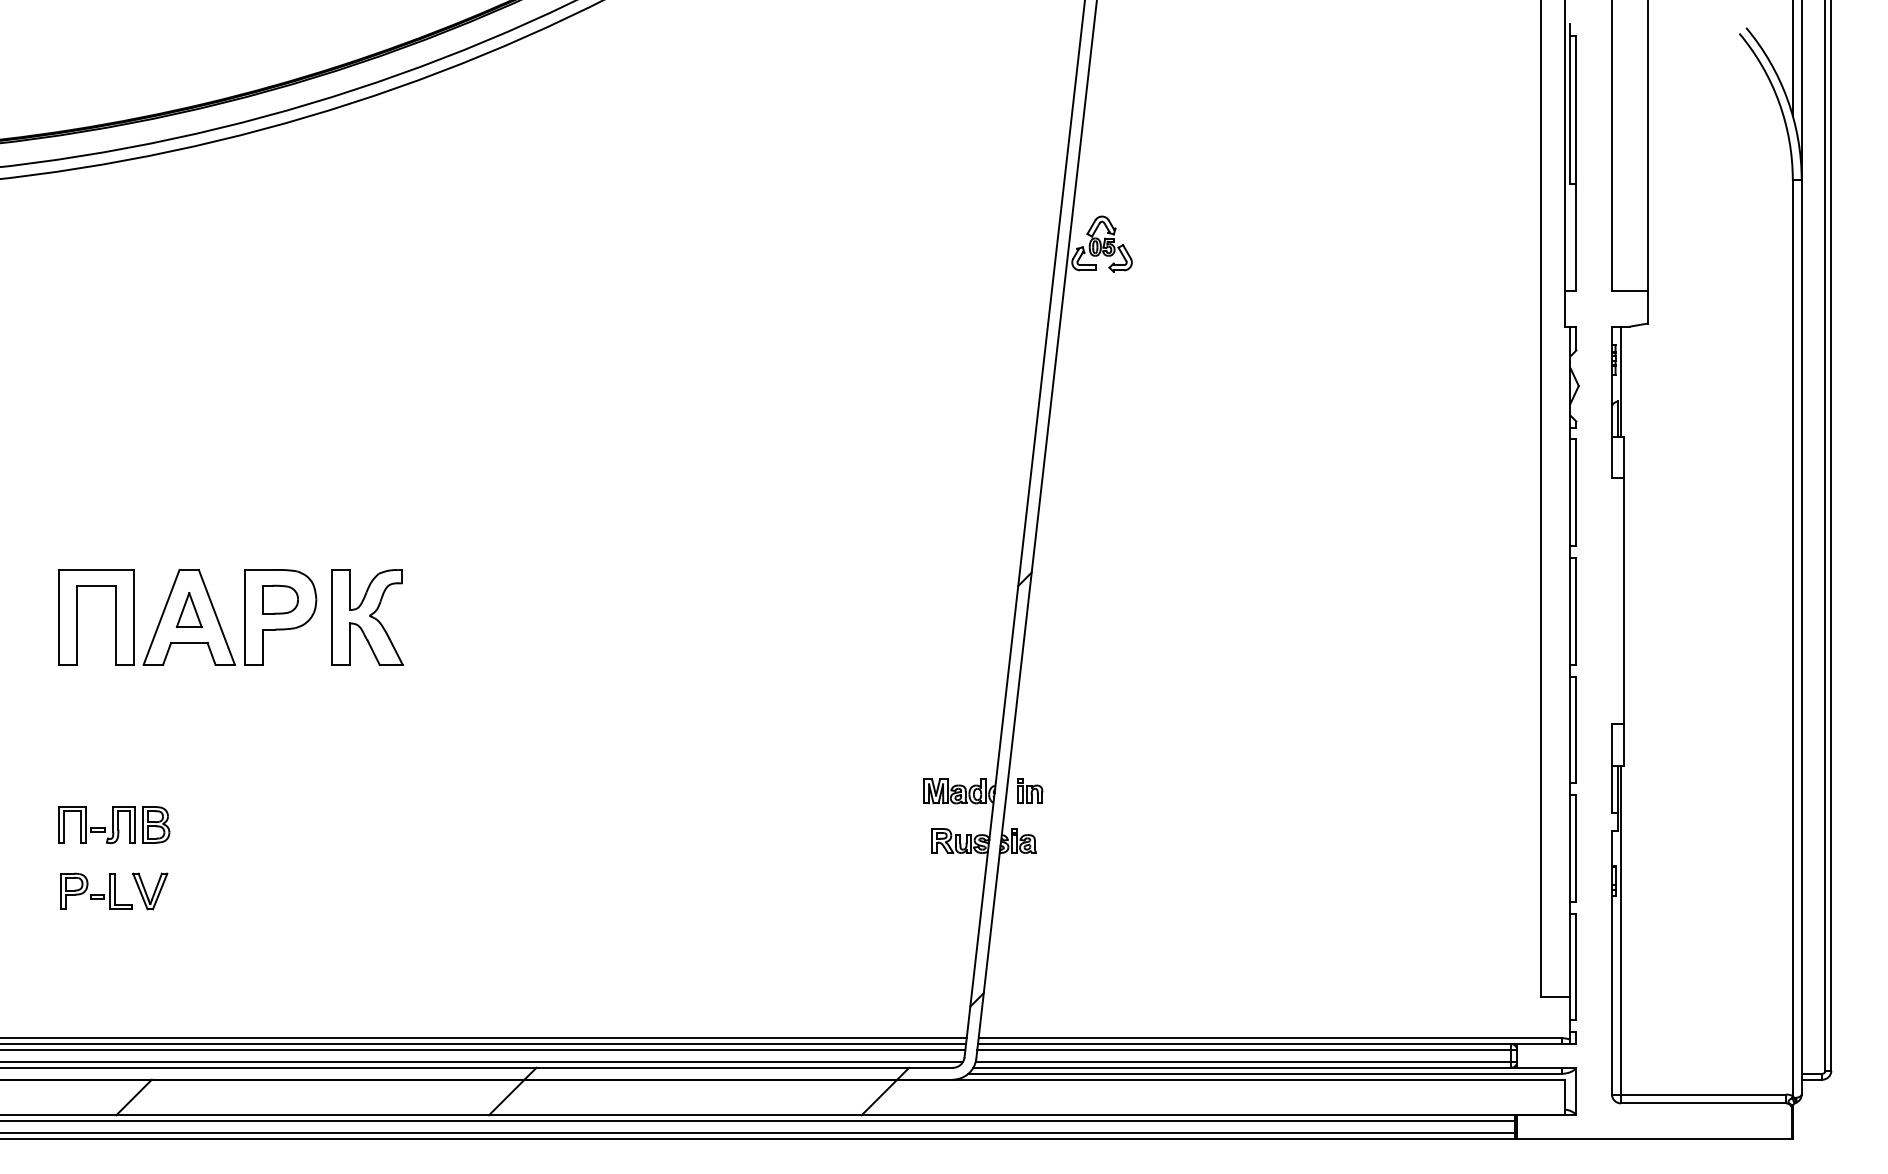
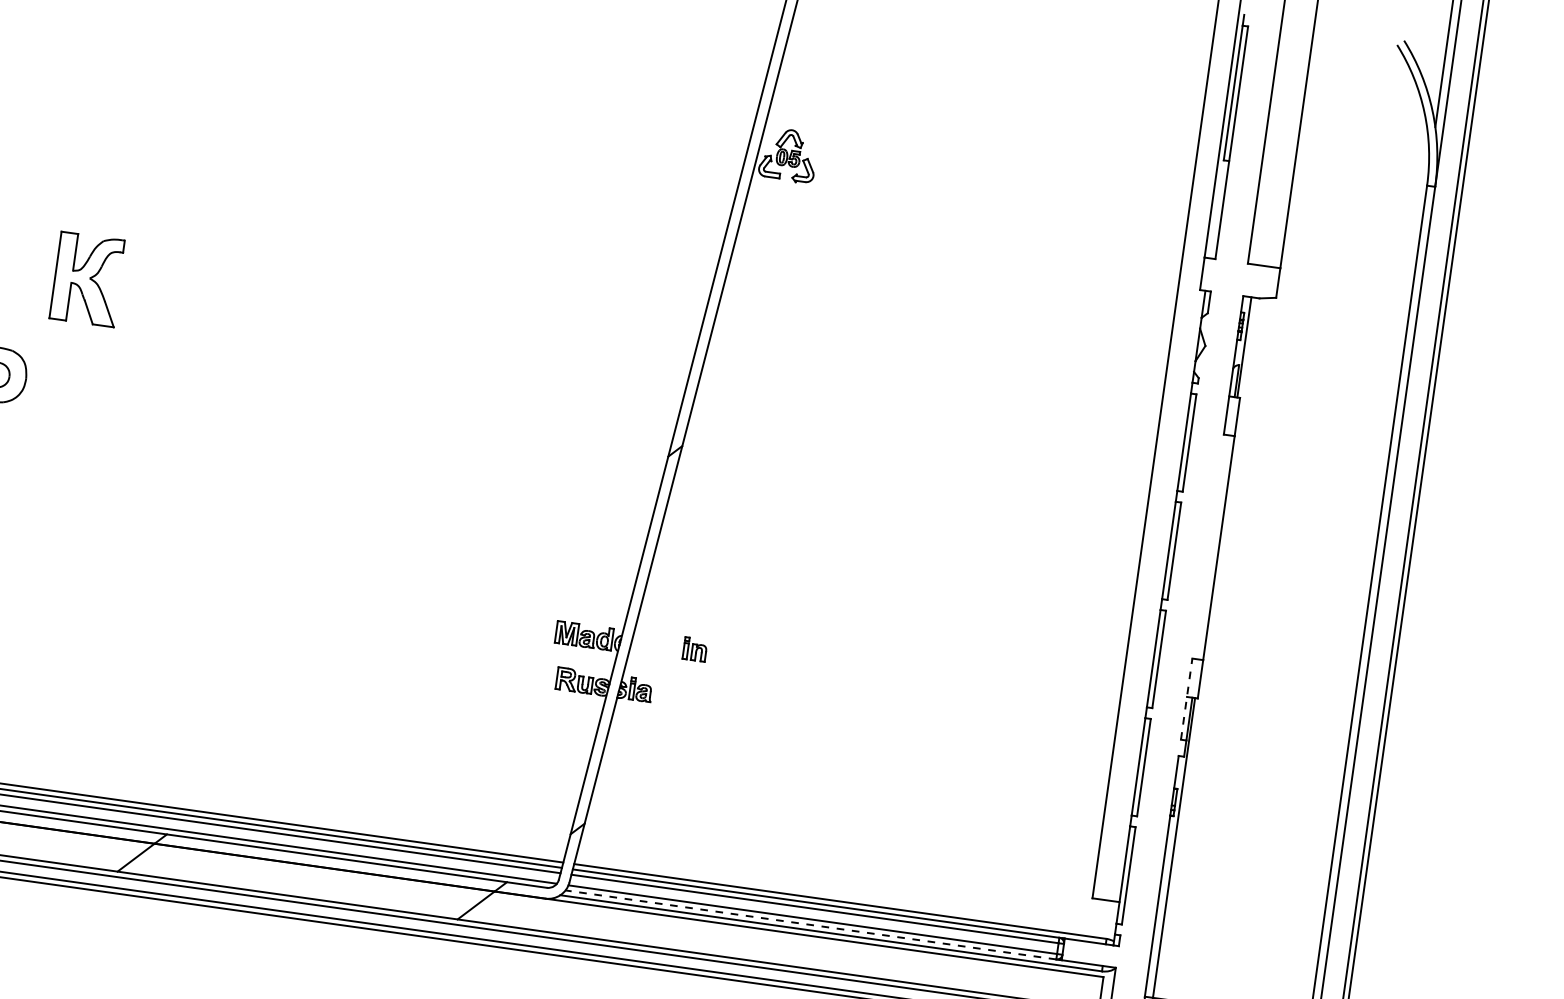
part: (367, 617) -> (87, 279), moved
line: (1611, 767) -> (1186, 698), solid -> dashed
part: (1030, 790) -> (695, 648), moved
line: (1242, 1067) -> (811, 924), solid -> dashed

